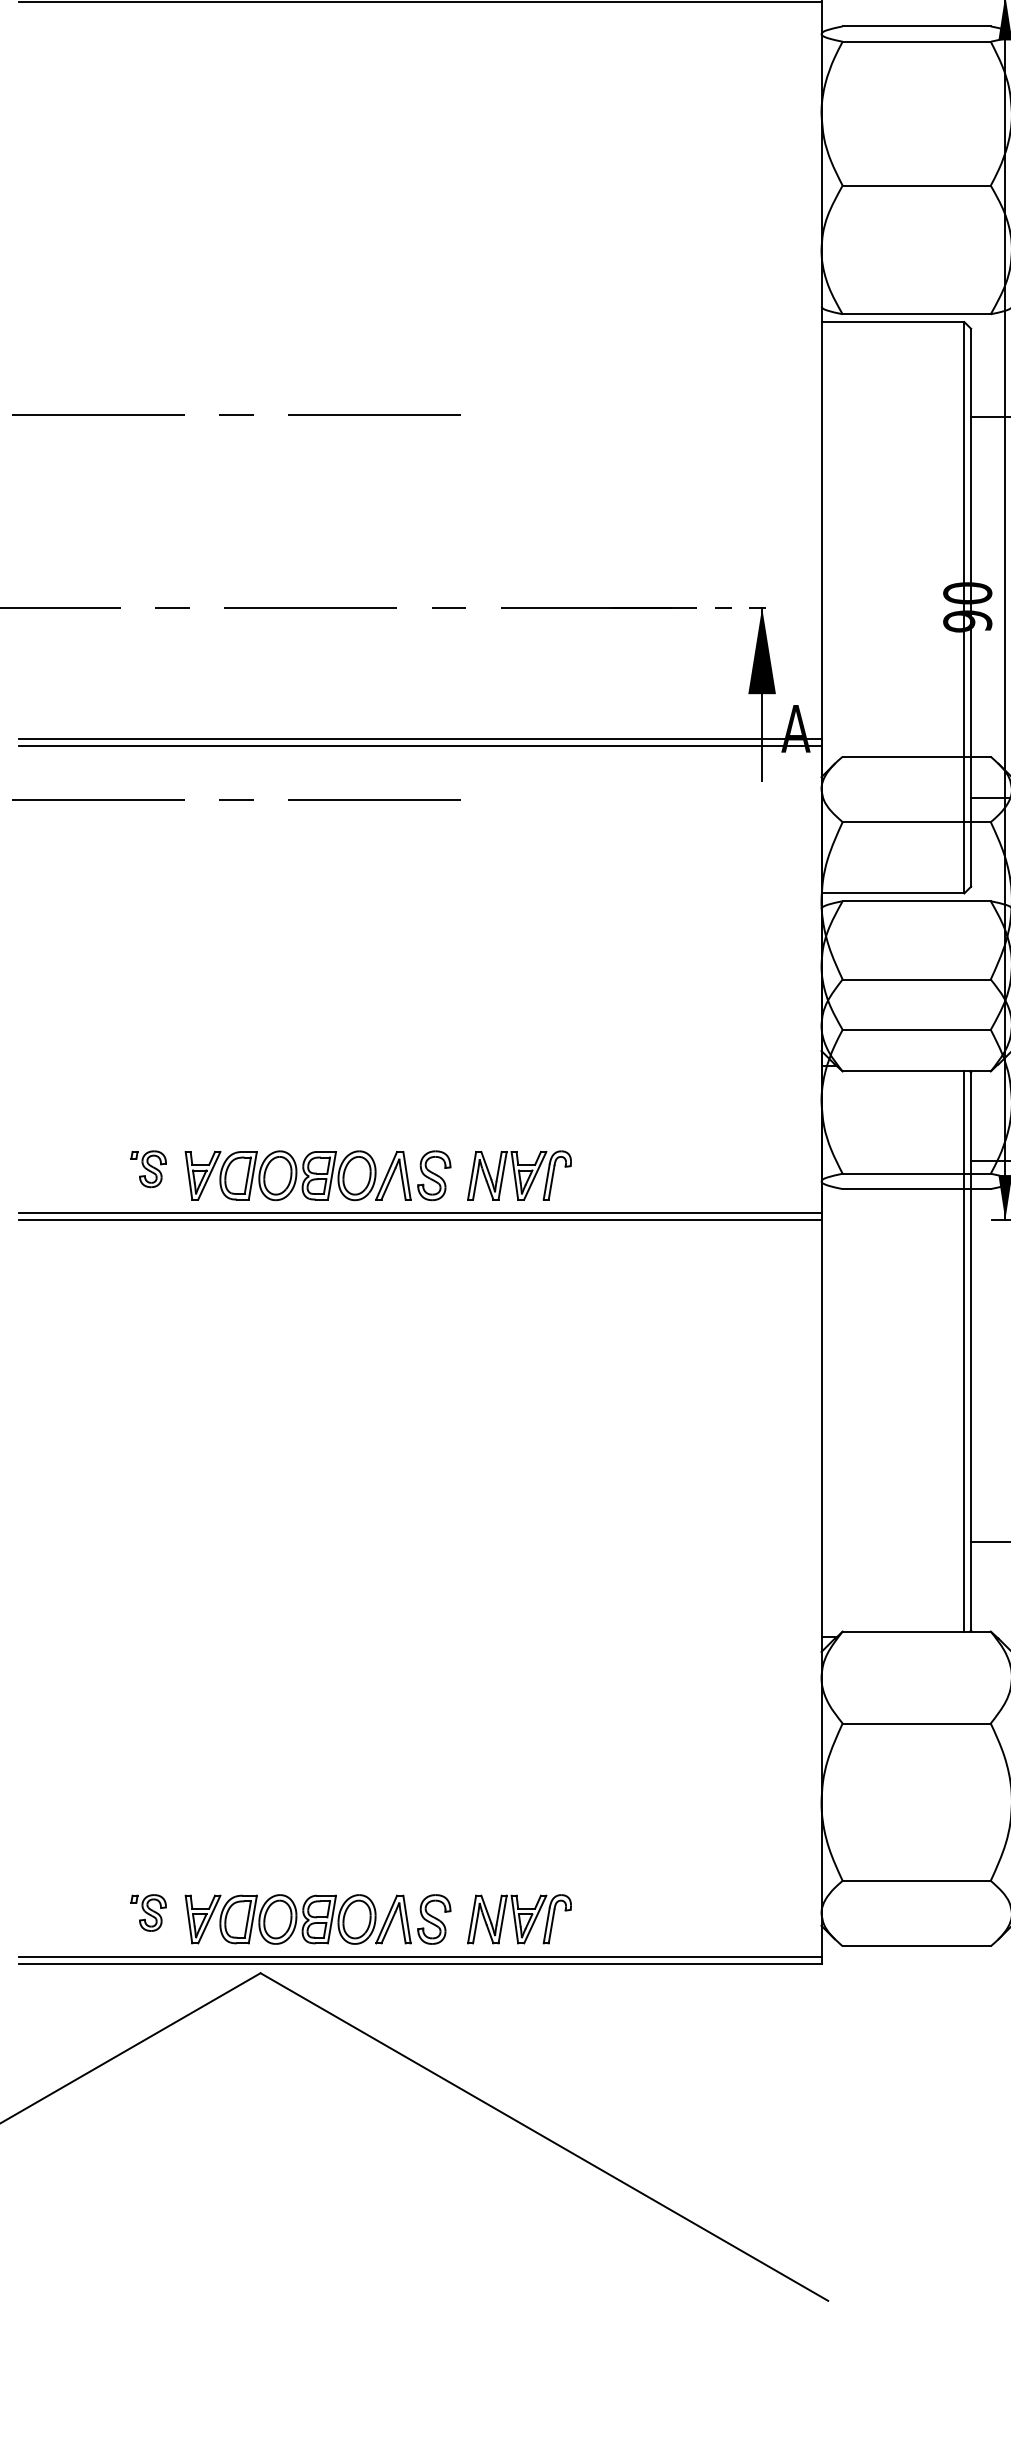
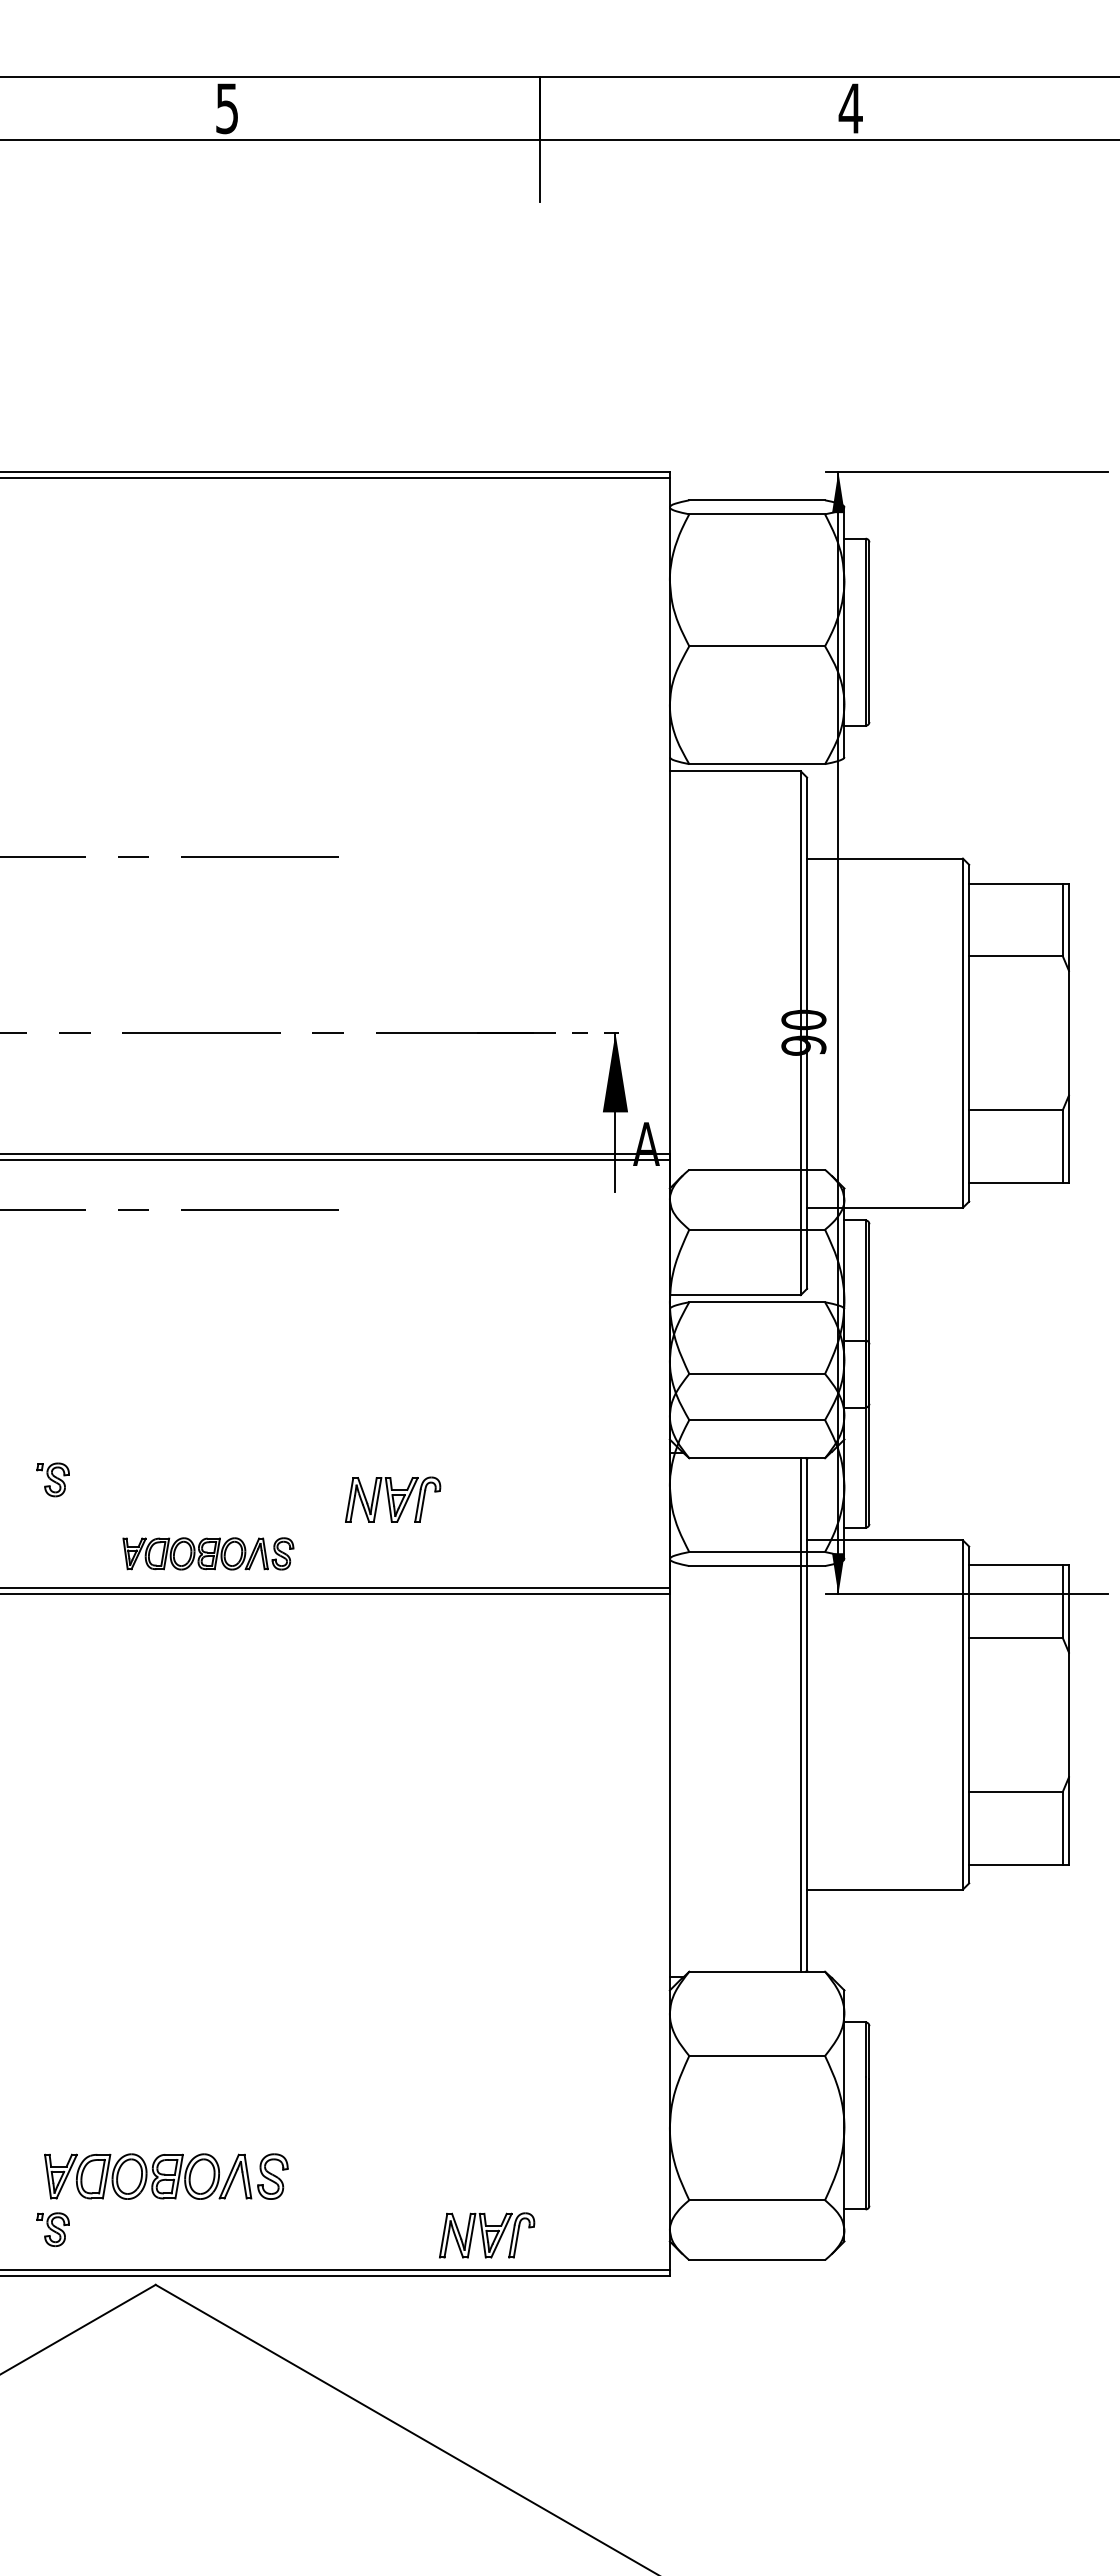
part: (148, 1168) -> (52, 1479), moved
part: (318, 1175) -> (208, 1553), size x0.7
part: (519, 1175) -> (393, 1499), moved
part: (318, 1919) -> (166, 2176), moved
part: (519, 1919) -> (487, 2235), moved

